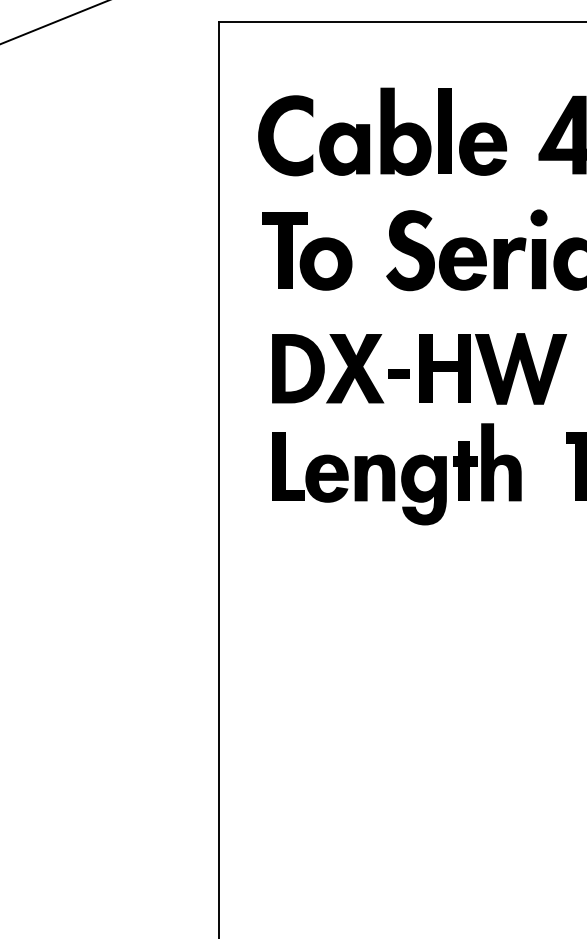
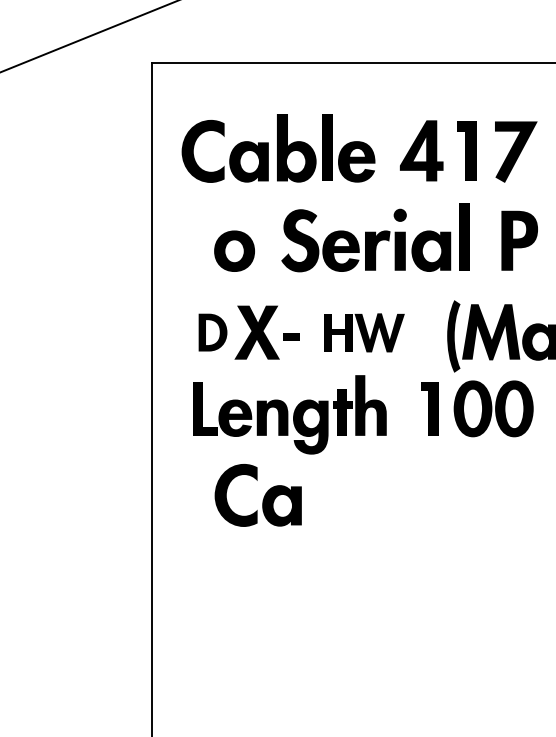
fill: (284, 250) -> (202, 240), removed
part: (297, 368) -> (212, 332), size x0.7
part: (493, 368) -> (364, 332), size x0.7
part: (363, 580) -> (263, 497), added

